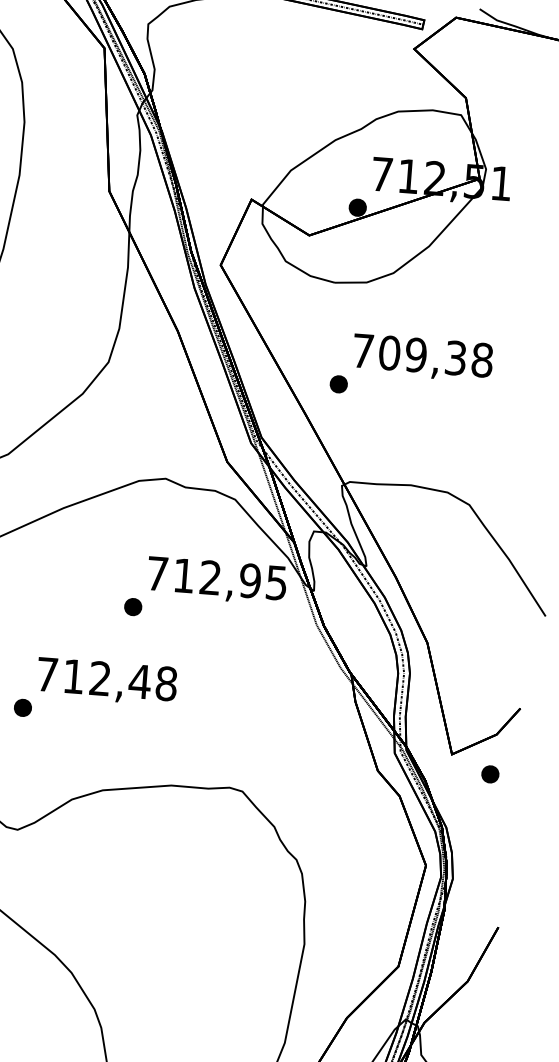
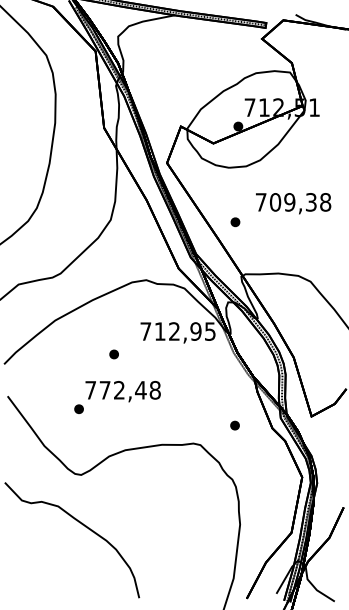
text: (422, 357) -> (293, 203), moved
part: (131, 607) -> (113, 354), moved
text: (72, 676) -> (104, 390), 712,48 -> 772,48
part: (489, 774) -> (234, 425), moved

